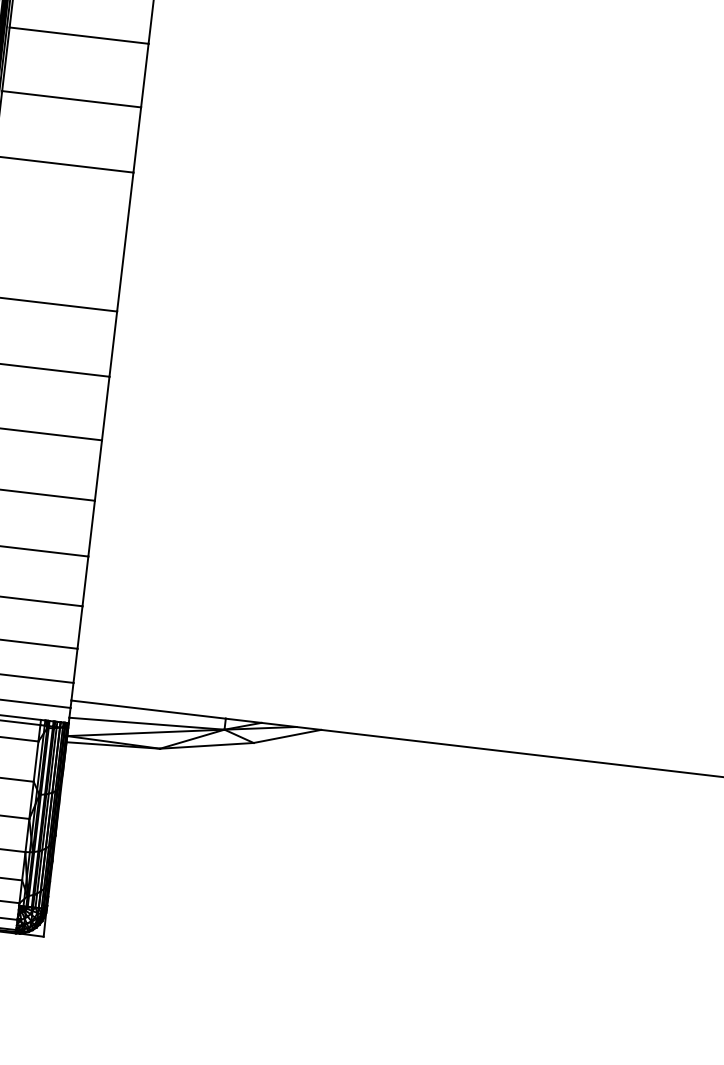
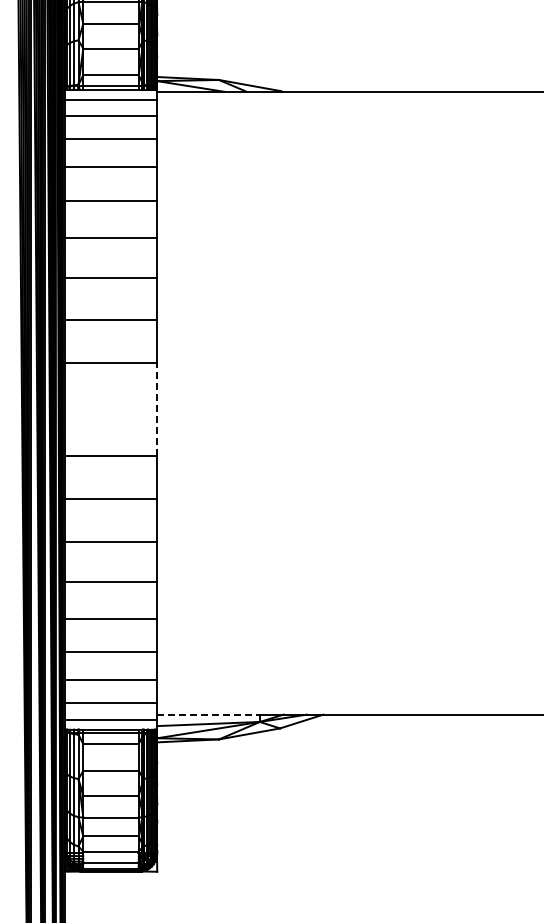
line: (125, 241) -> (157, 409), solid -> dashed
line: (150, 709) -> (209, 714), solid -> dashed

